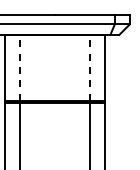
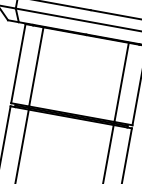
line: (19, 68) -> (36, 67), dashed -> solid
line: (89, 68) -> (121, 82), dashed -> solid

